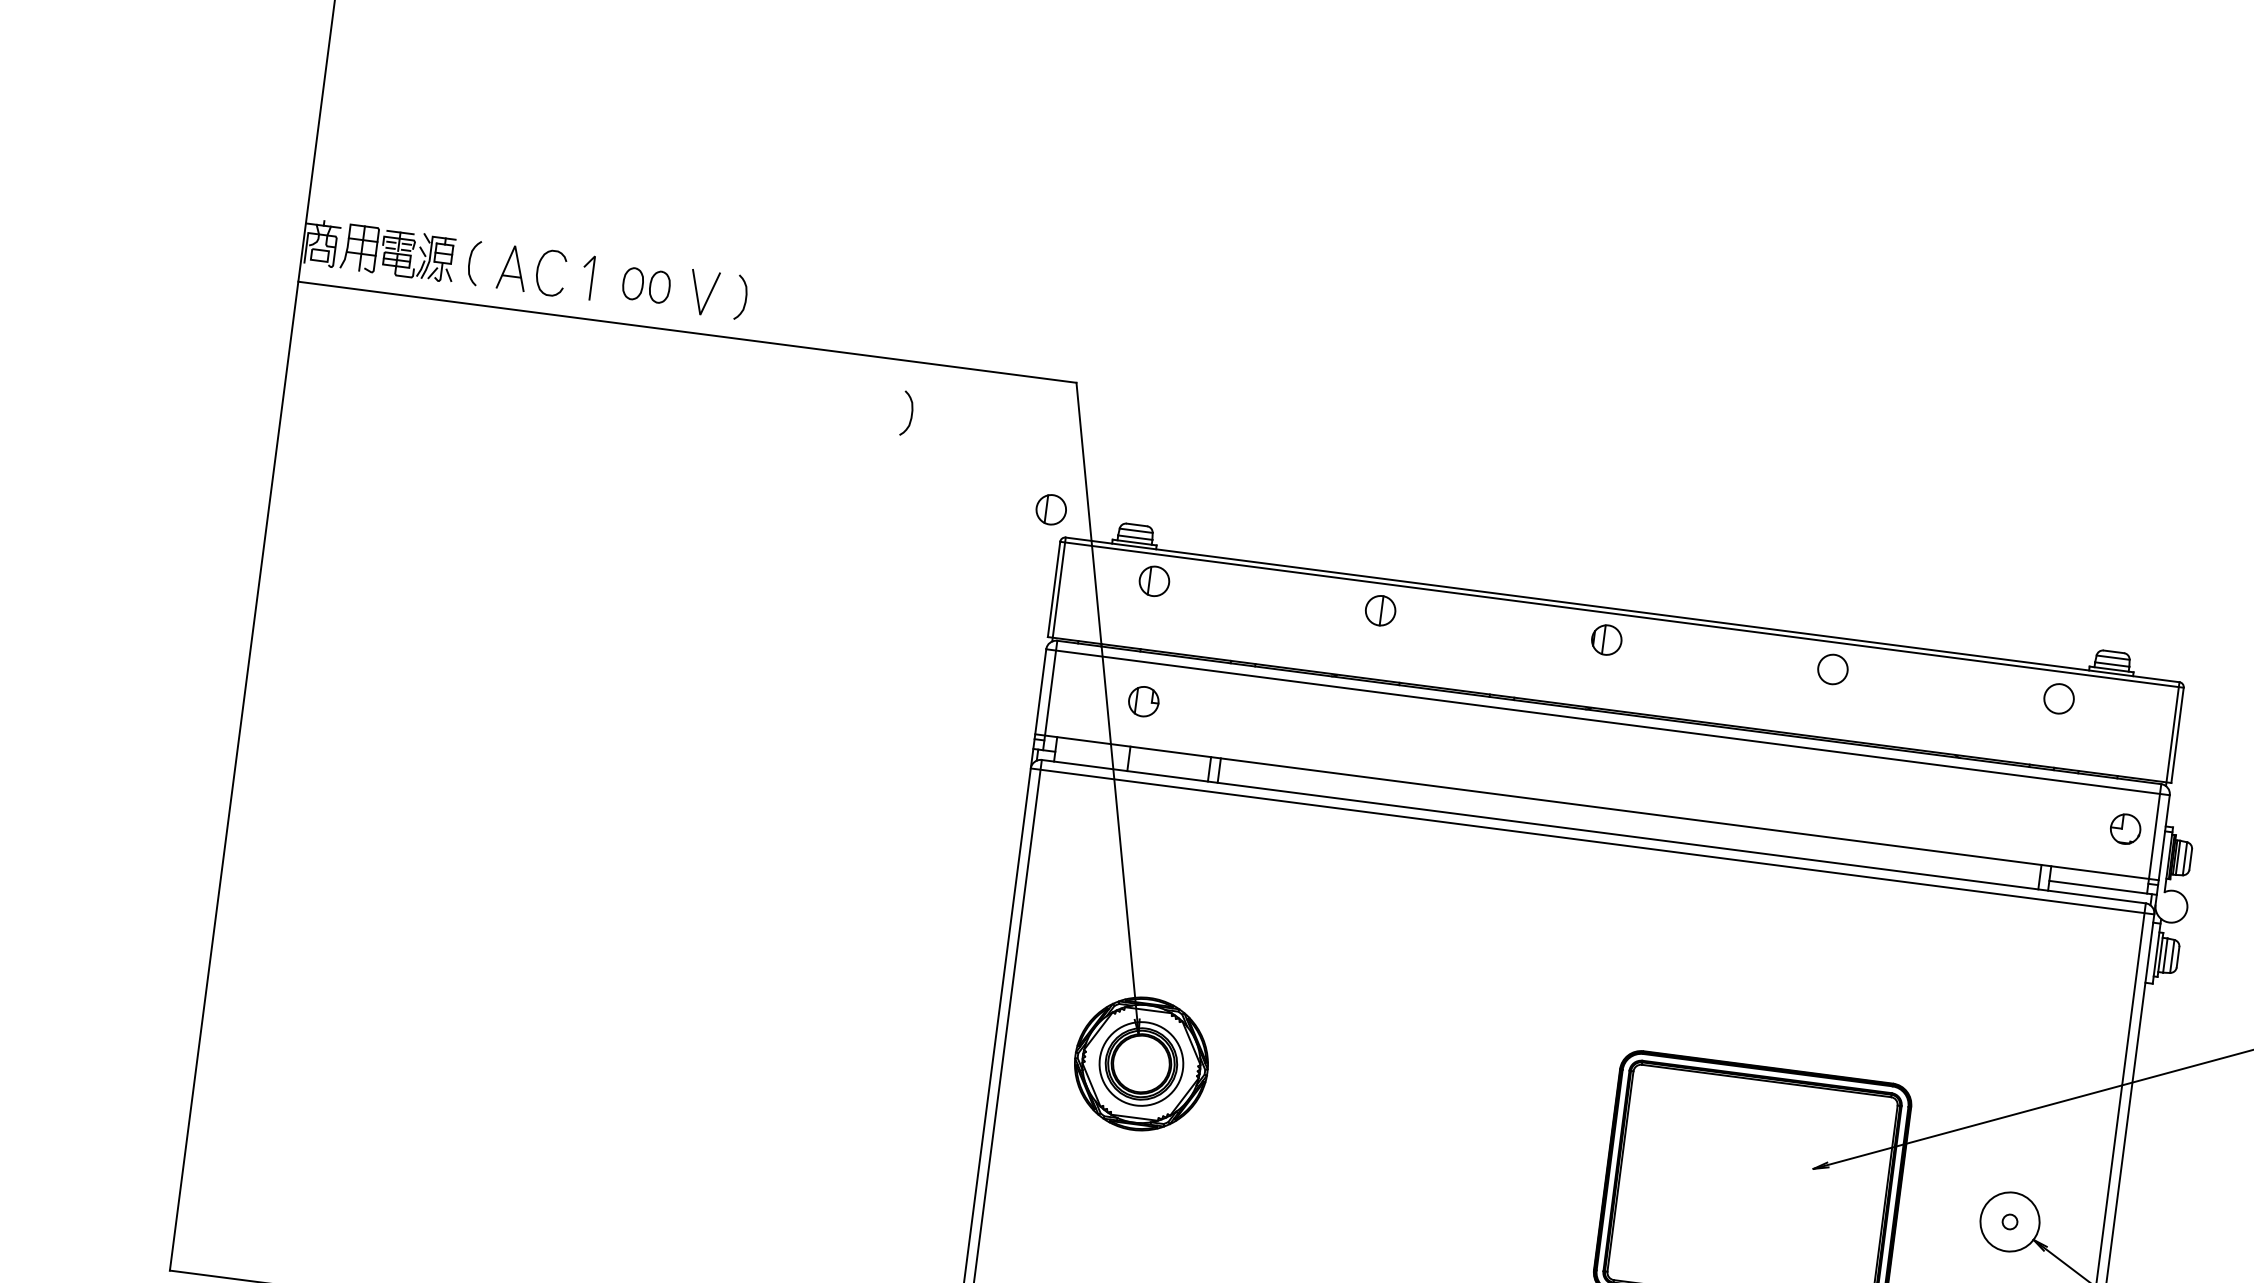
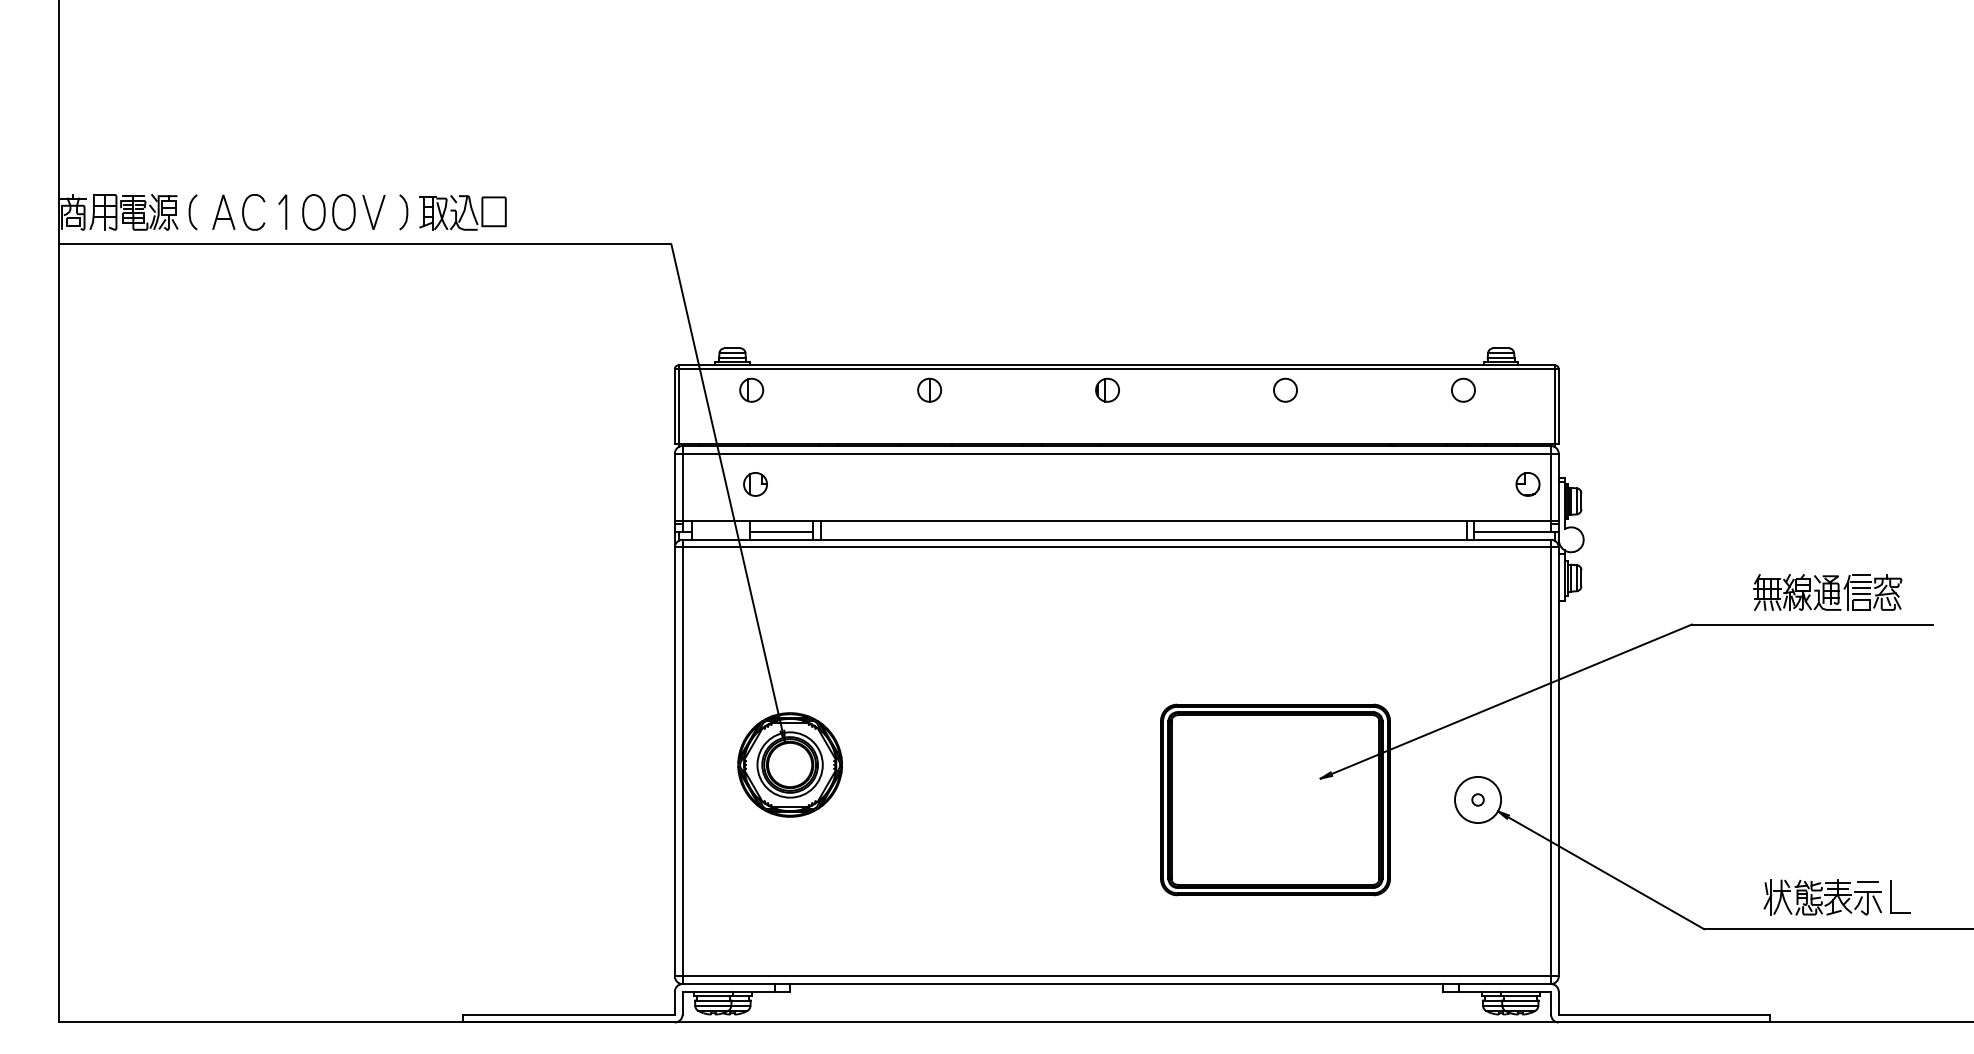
part: (645, 285) -> (328, 212), size x1.43
part: (816, 307) -> (462, 212), added
curve: (910, 414) -> (546, 285), removed
part: (1051, 508) -> (664, 344), removed
line: (1168, 767) -> (781, 532), added

